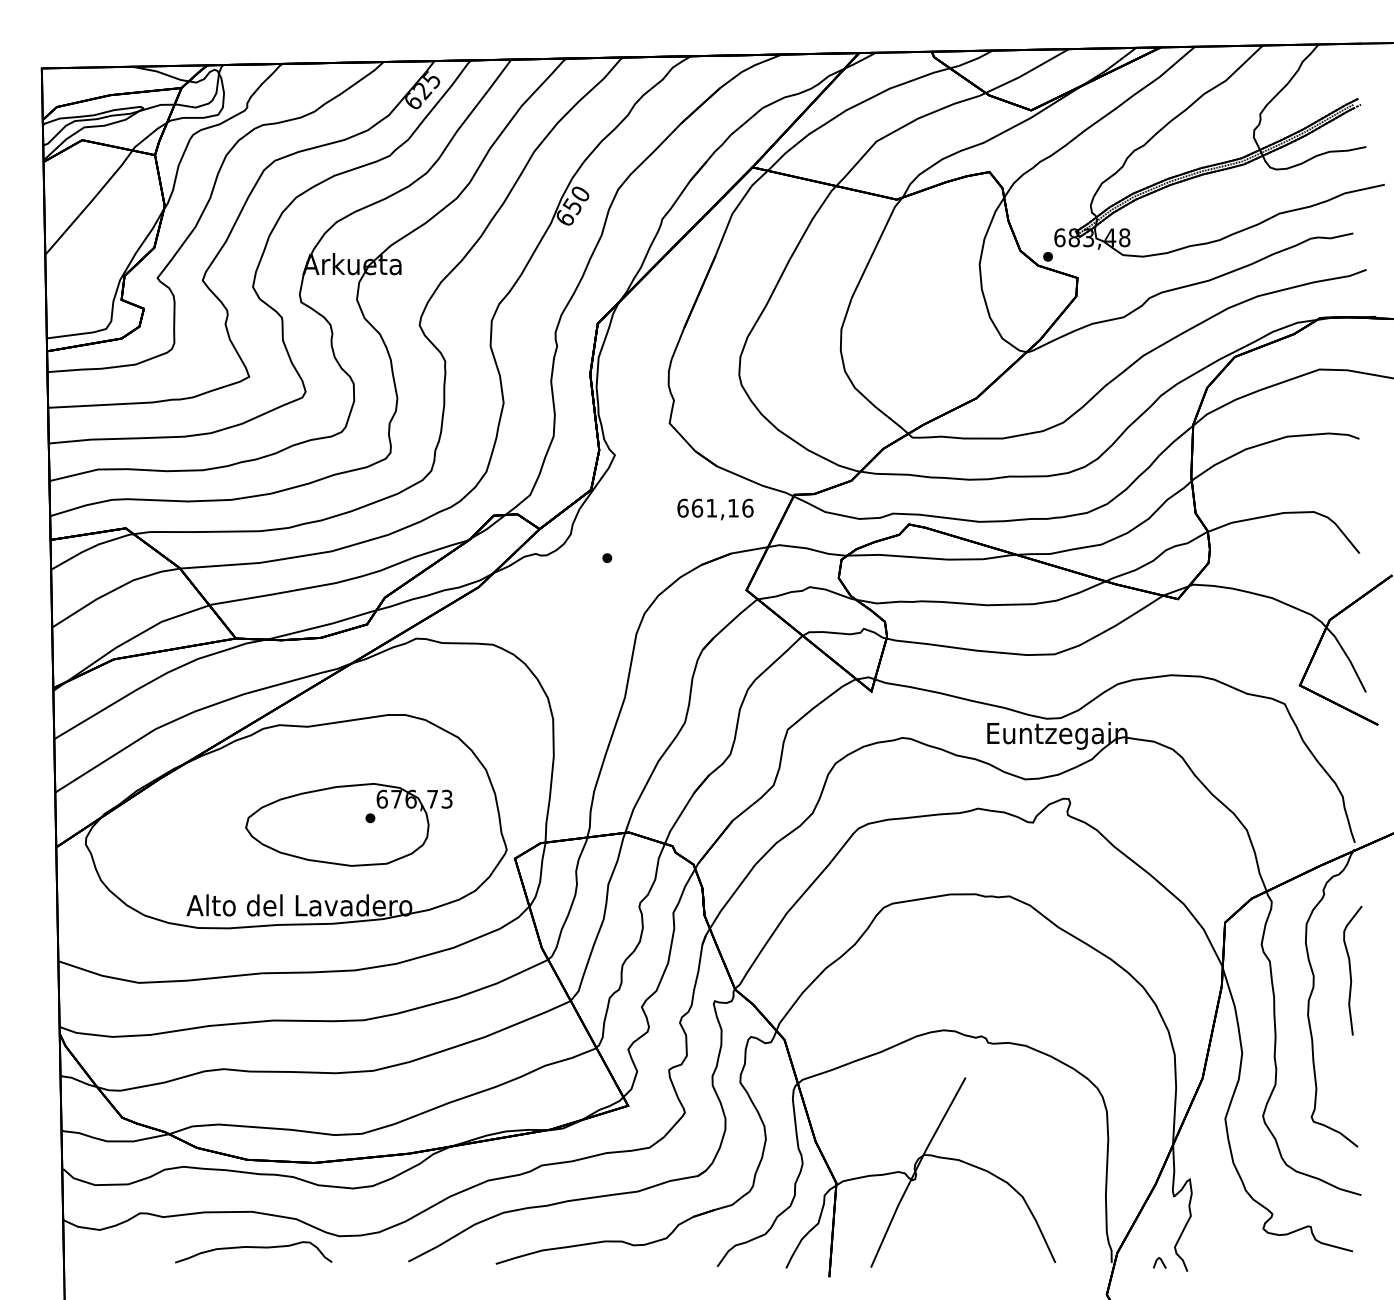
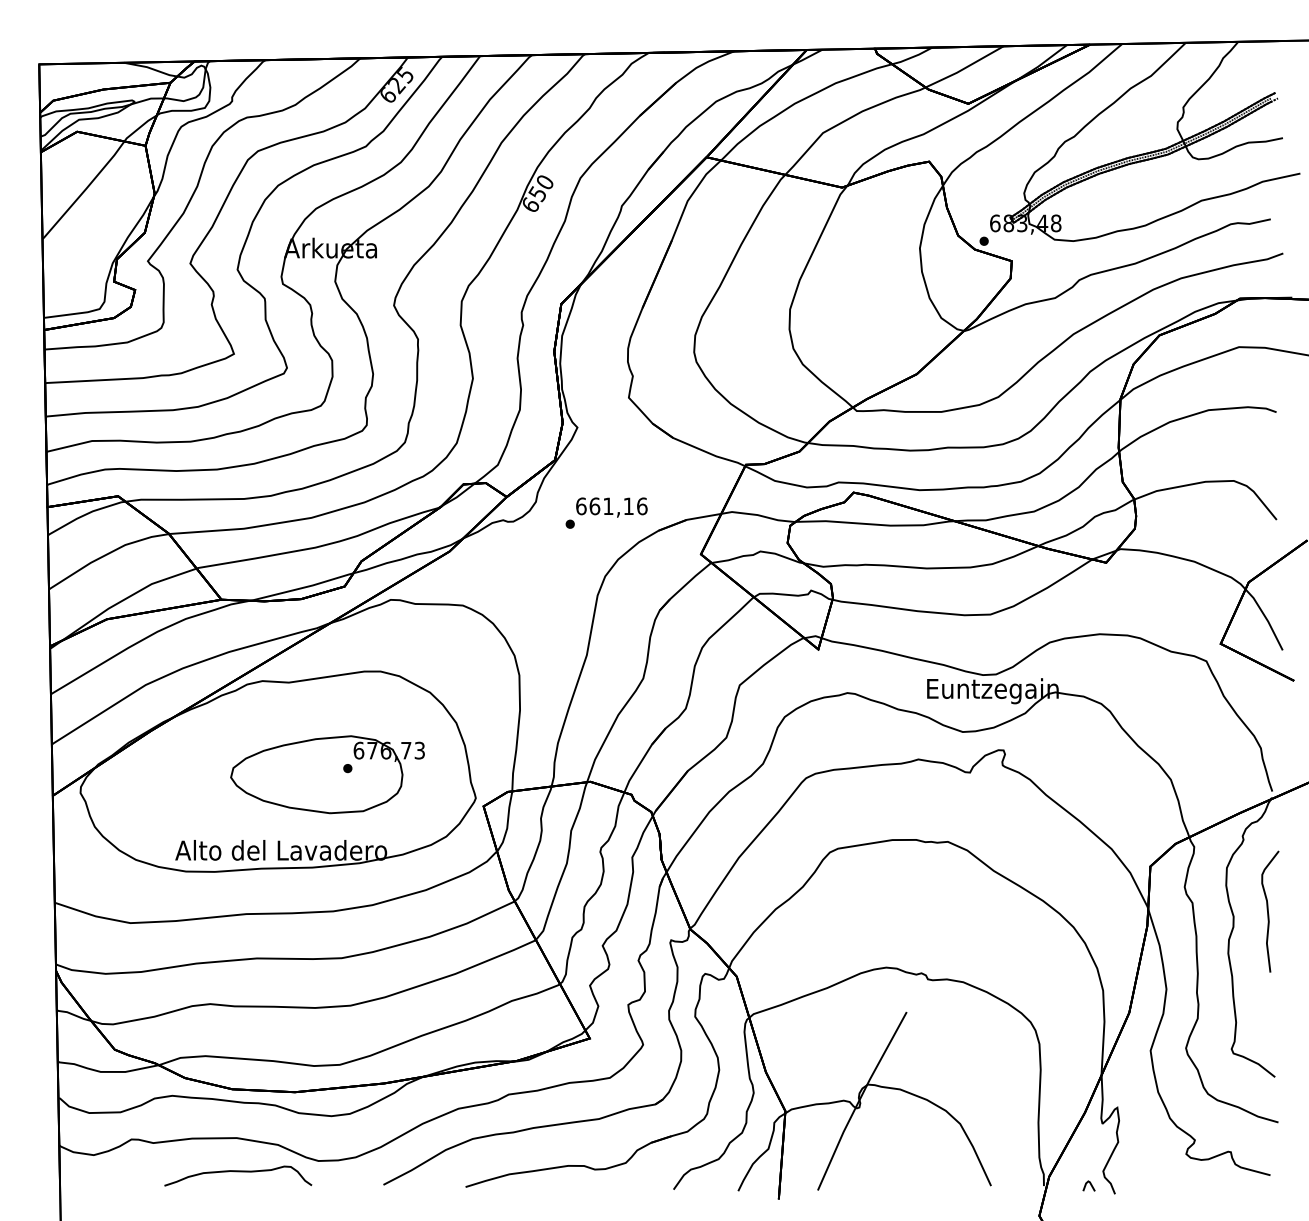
text: (715, 509) -> (611, 507), moved

